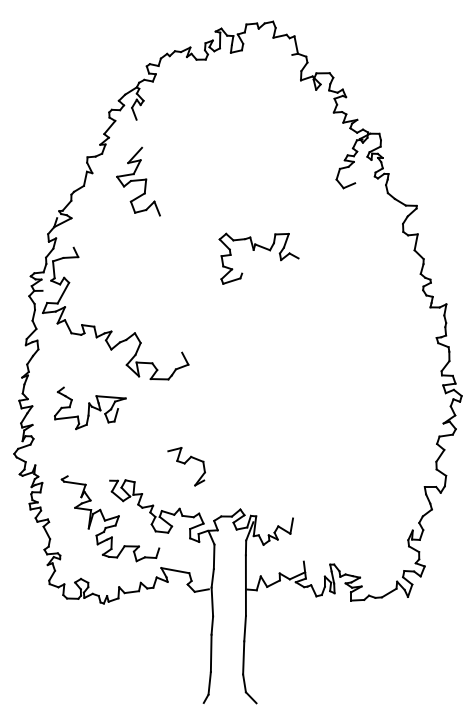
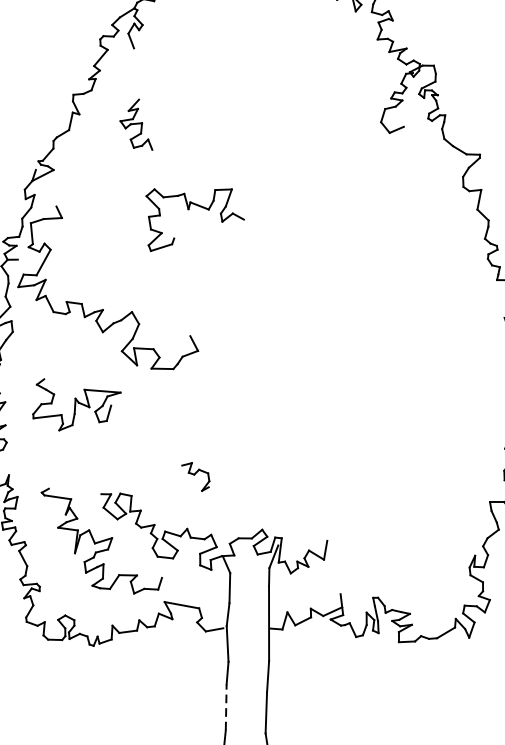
part: (138, 181) -> (136, 124), size x0.6
part: (254, 250) -> (189, 209), moved
part: (186, 466) -> (195, 476), size x0.6
line: (211, 653) -> (226, 707), solid -> dashed

